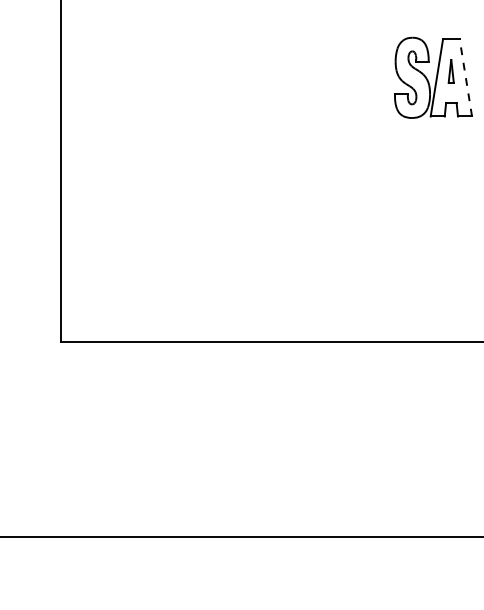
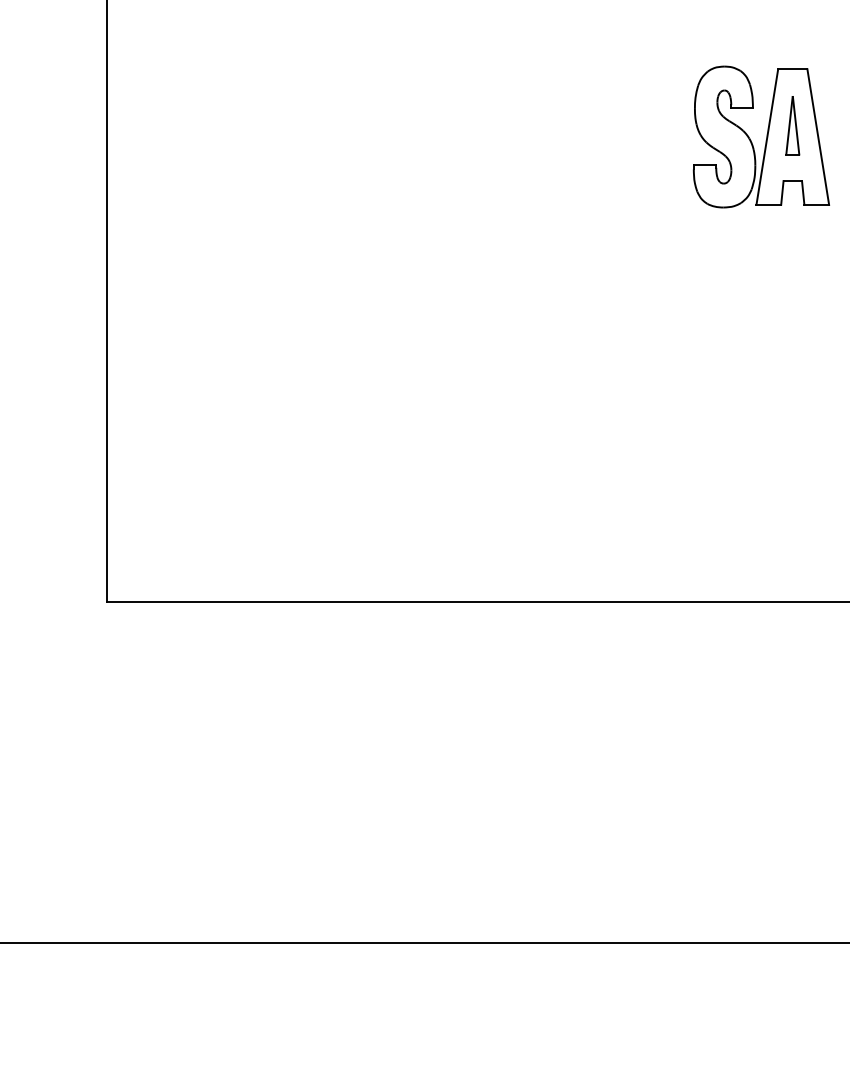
part: (450, 71) -> (791, 125), size x1.43
line: (465, 77) -> (817, 136), dashed -> solid

